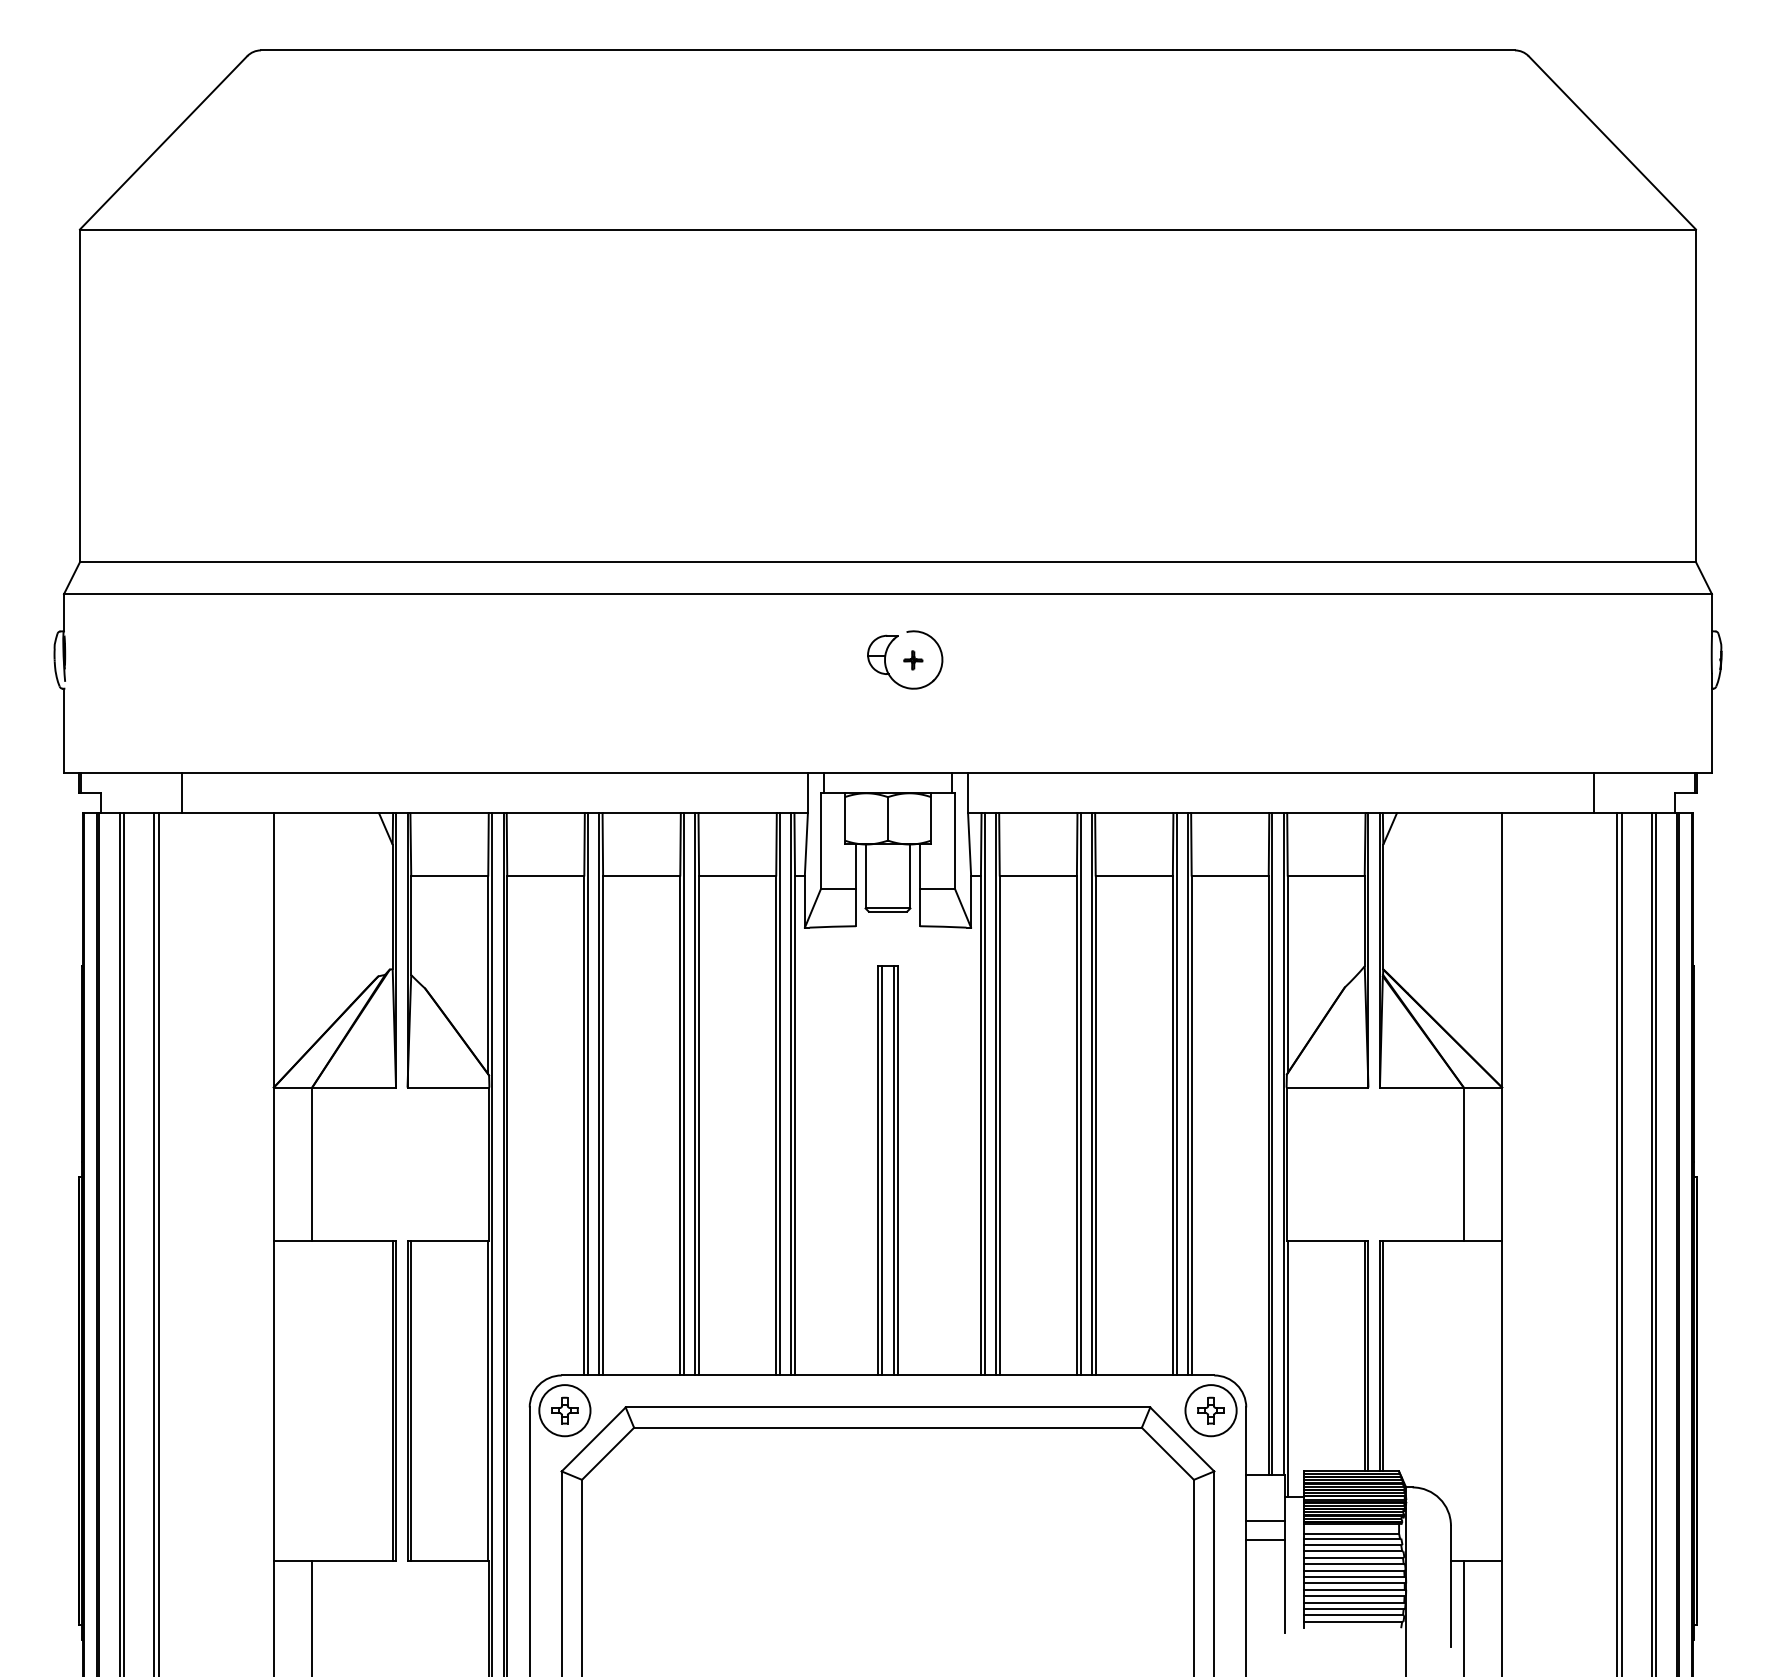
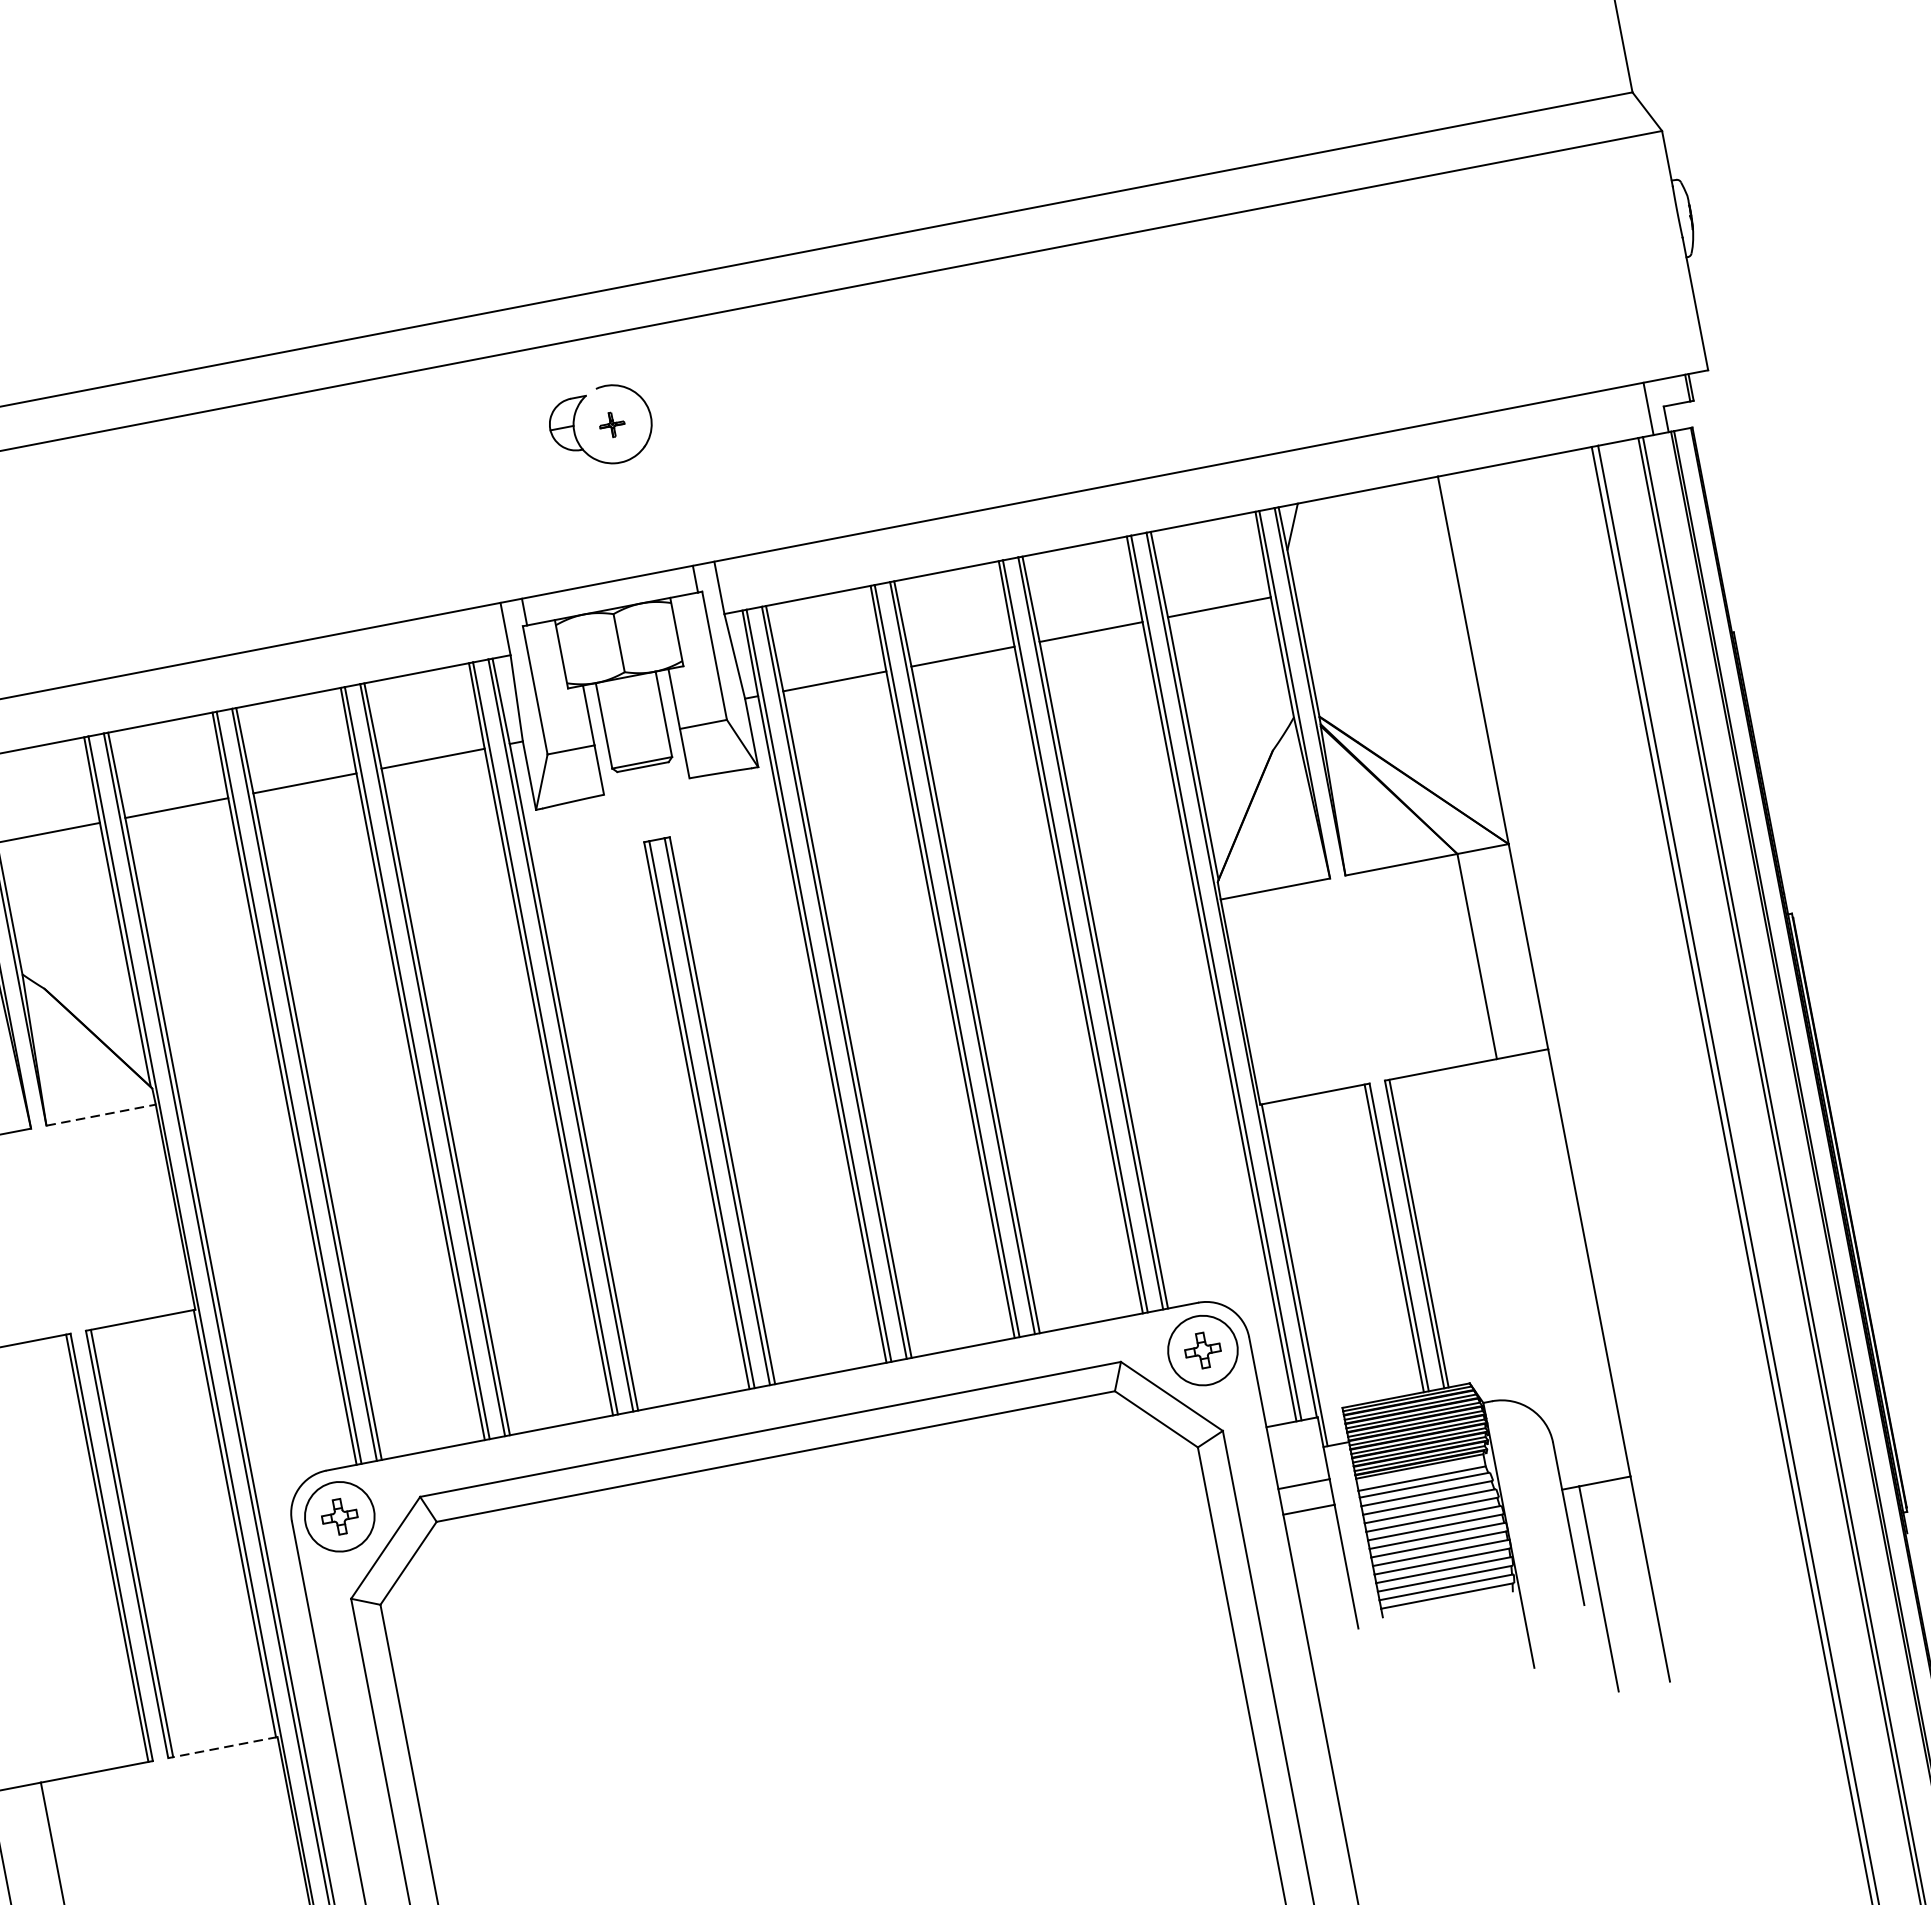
line: (1593, 792) -> (1648, 408), moved
line: (448, 1087) -> (101, 1115), solid -> dashed
line: (448, 1561) -> (223, 1748), solid -> dashed

